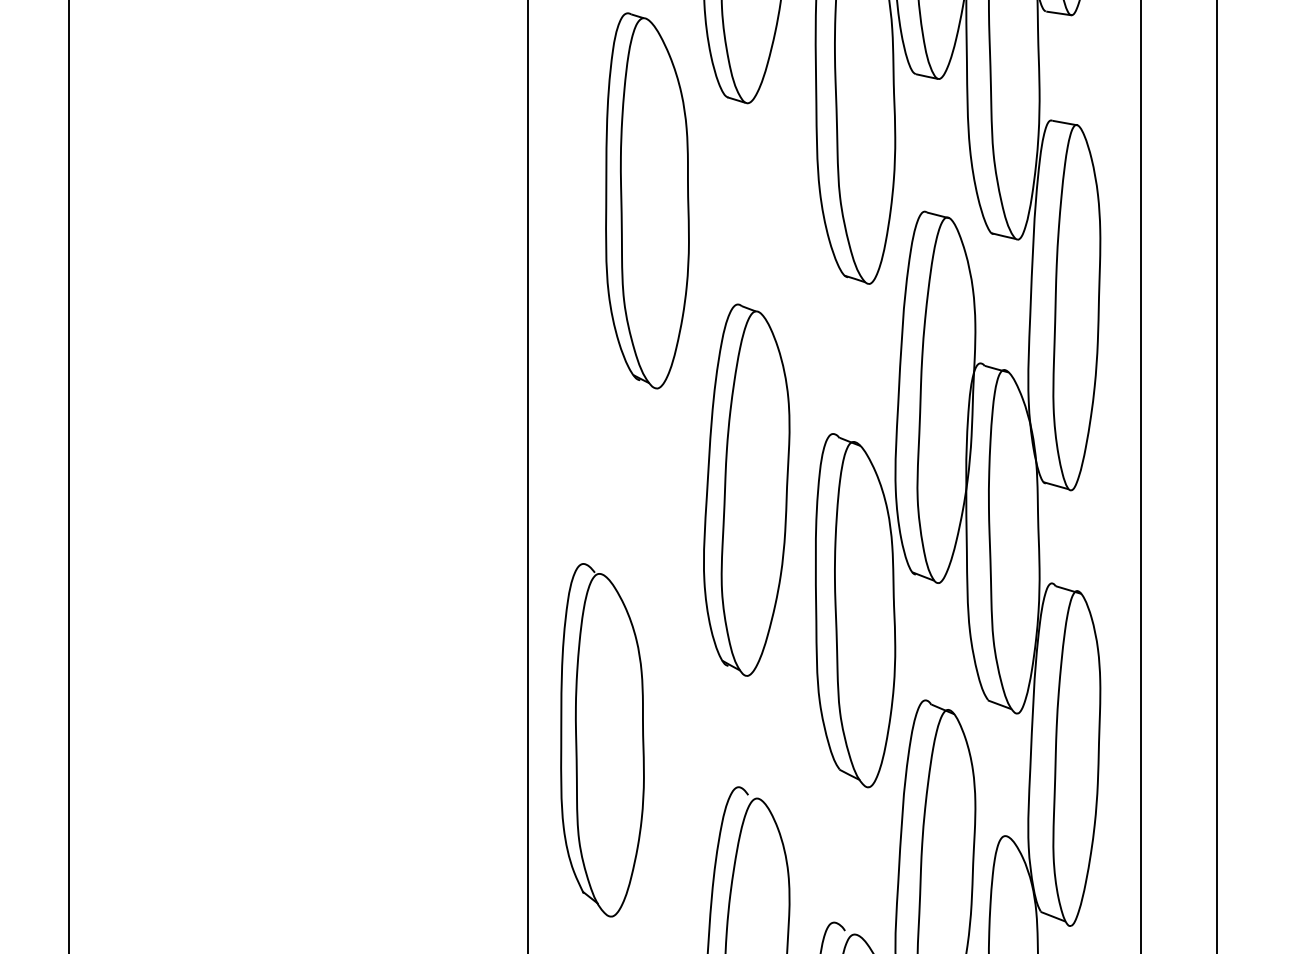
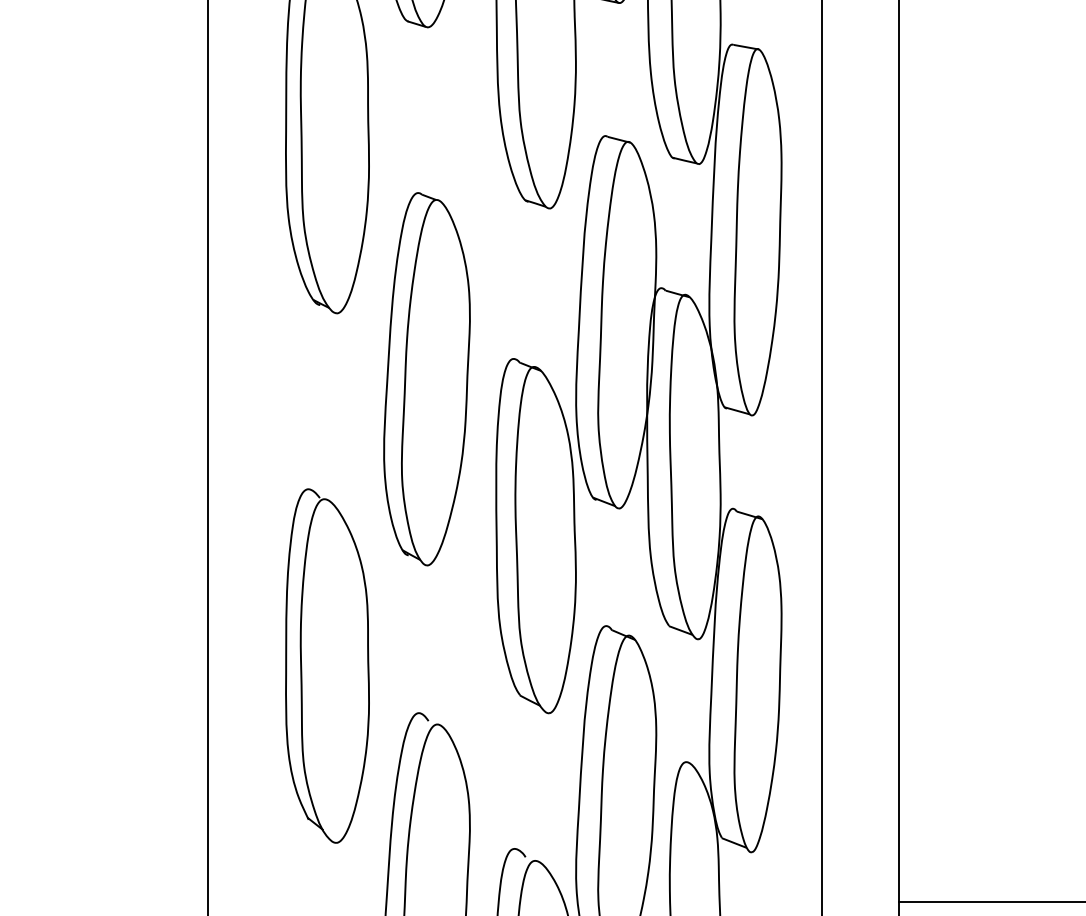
part: (746, 489) -> (426, 378), moved
part: (602, 740) -> (327, 666), moved

